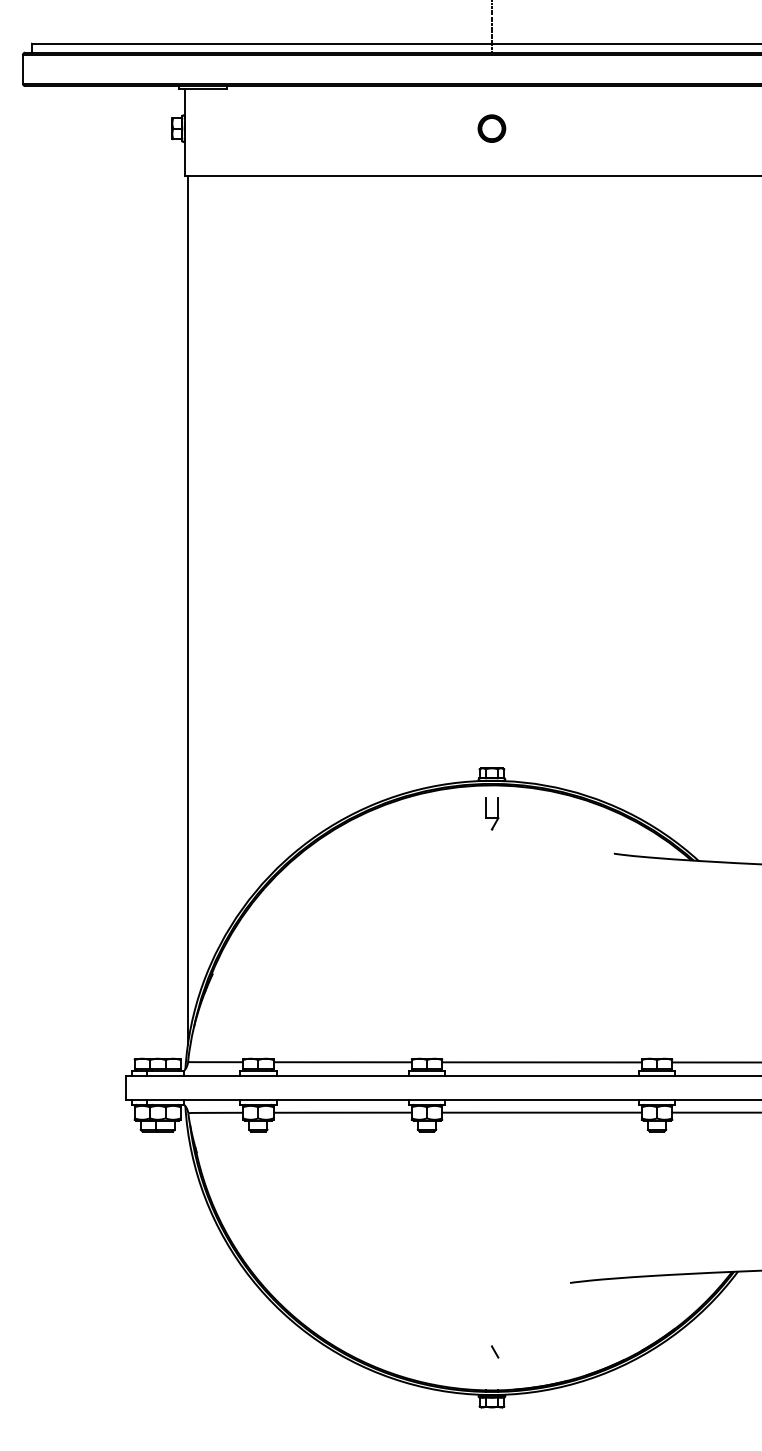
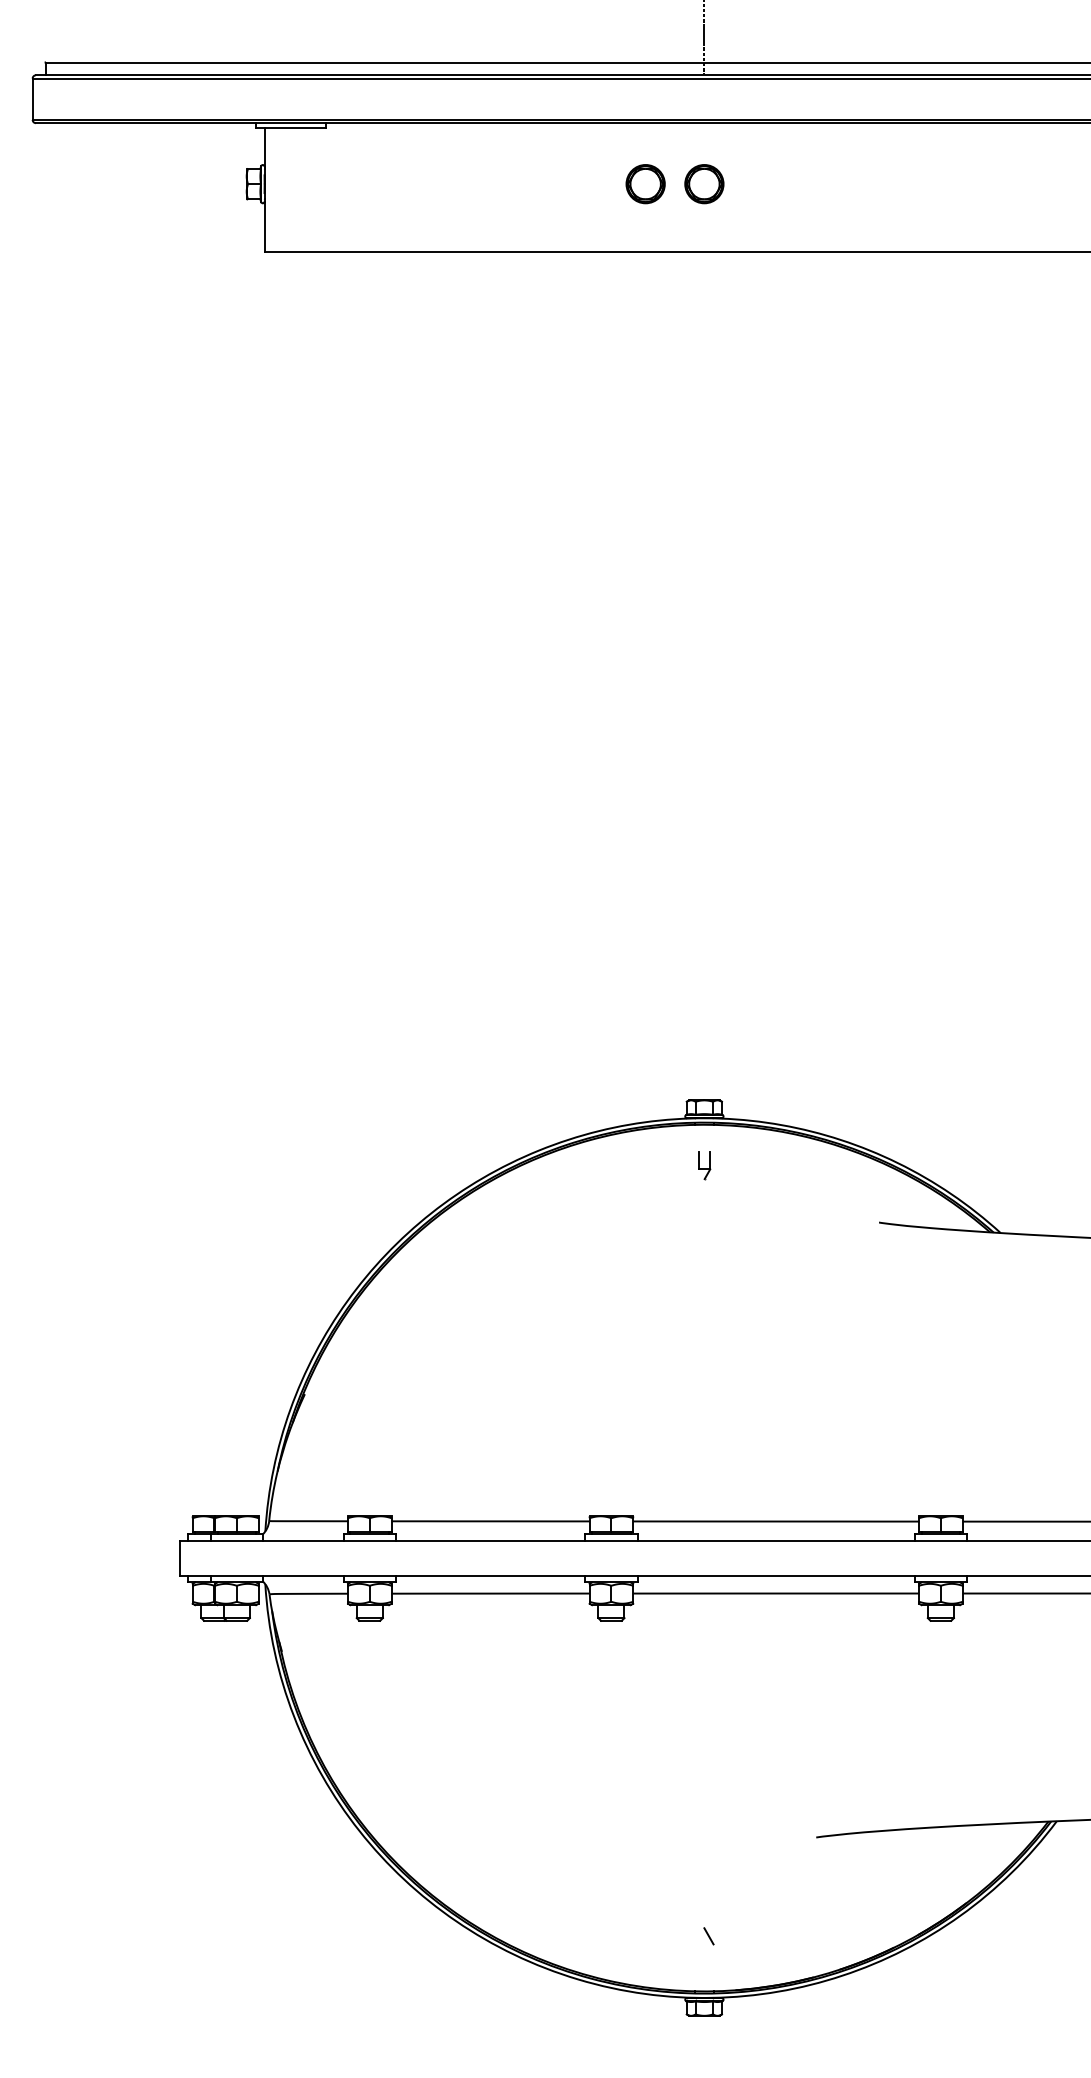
part: (450, 128) -> (645, 183), added
line: (187, 609) -> (268, 872), removed
part: (492, 813) -> (705, 1165), size x0.6

